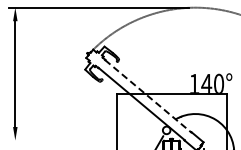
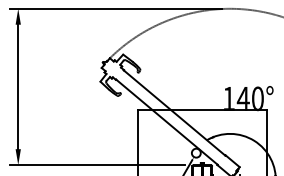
line: (148, 96) -> (174, 113), dashed -> solid
line: (82, 140) -> (97, 165), added

